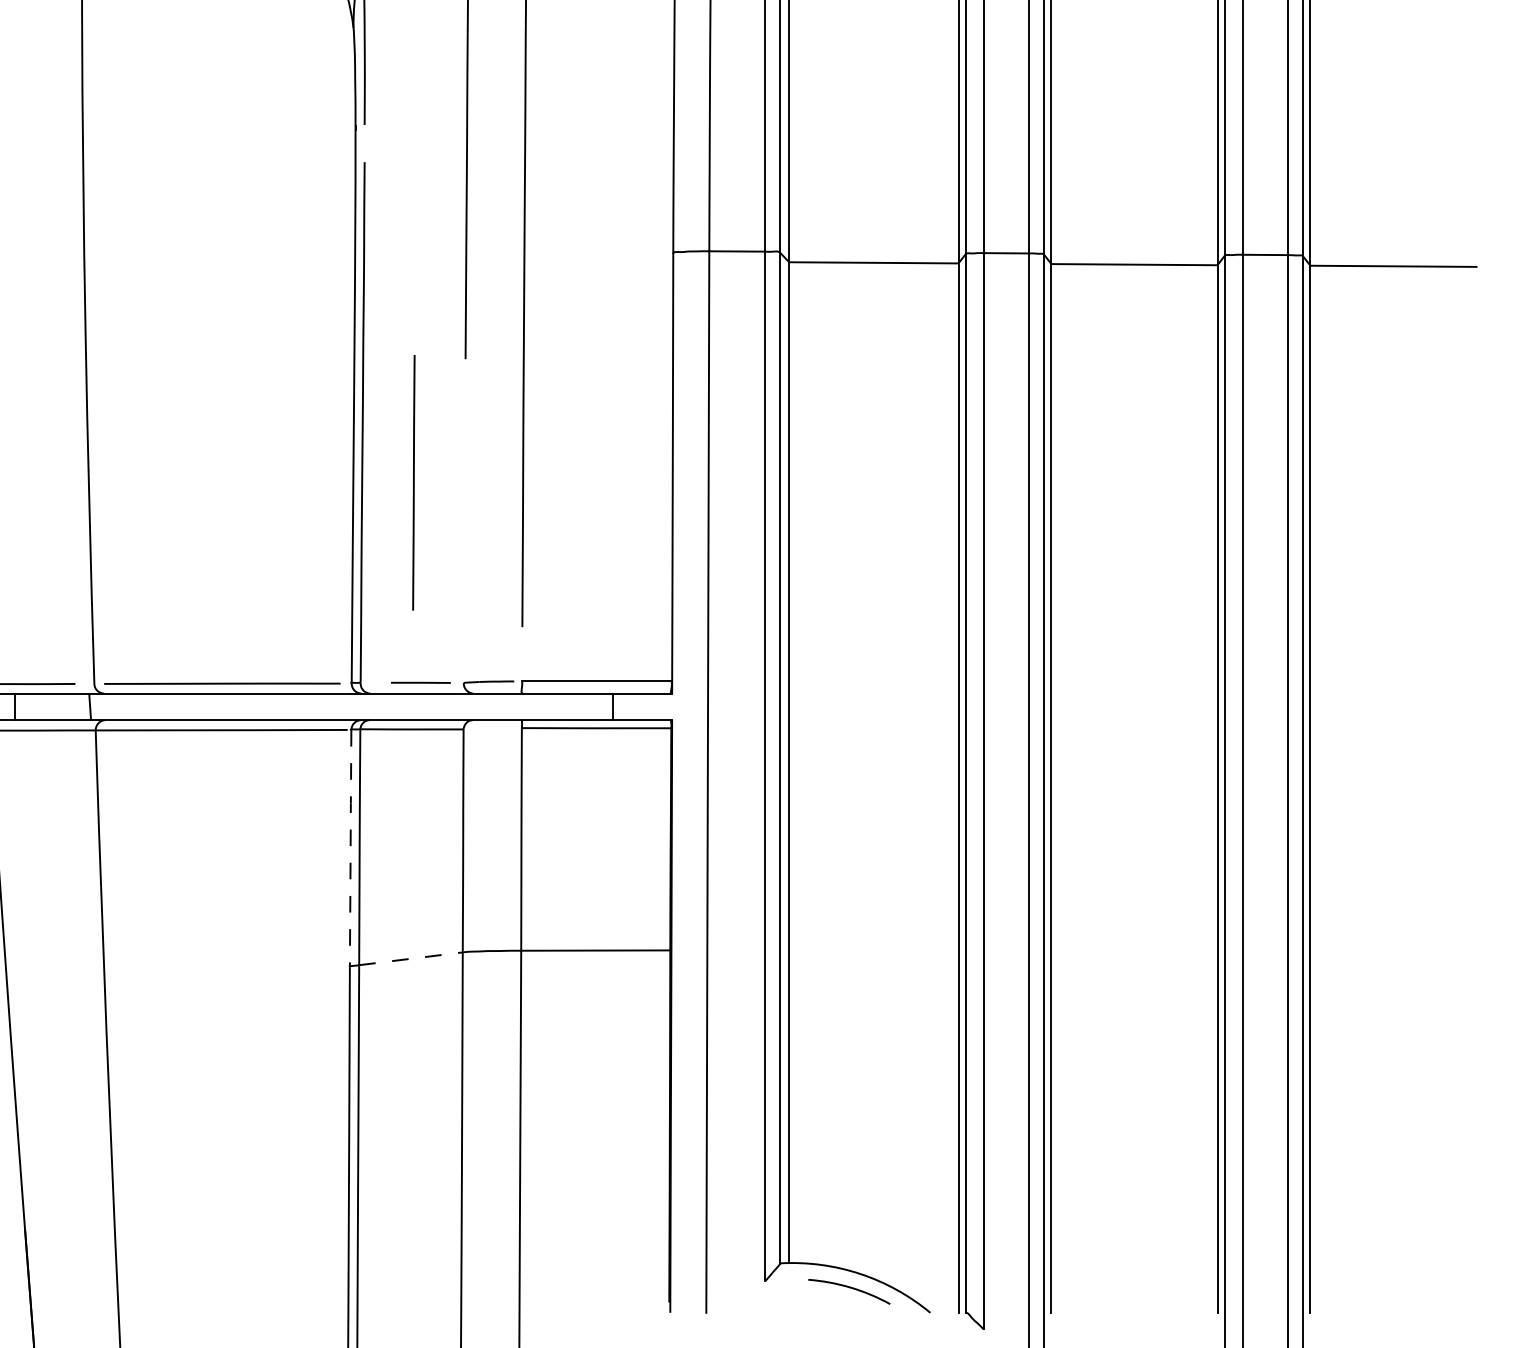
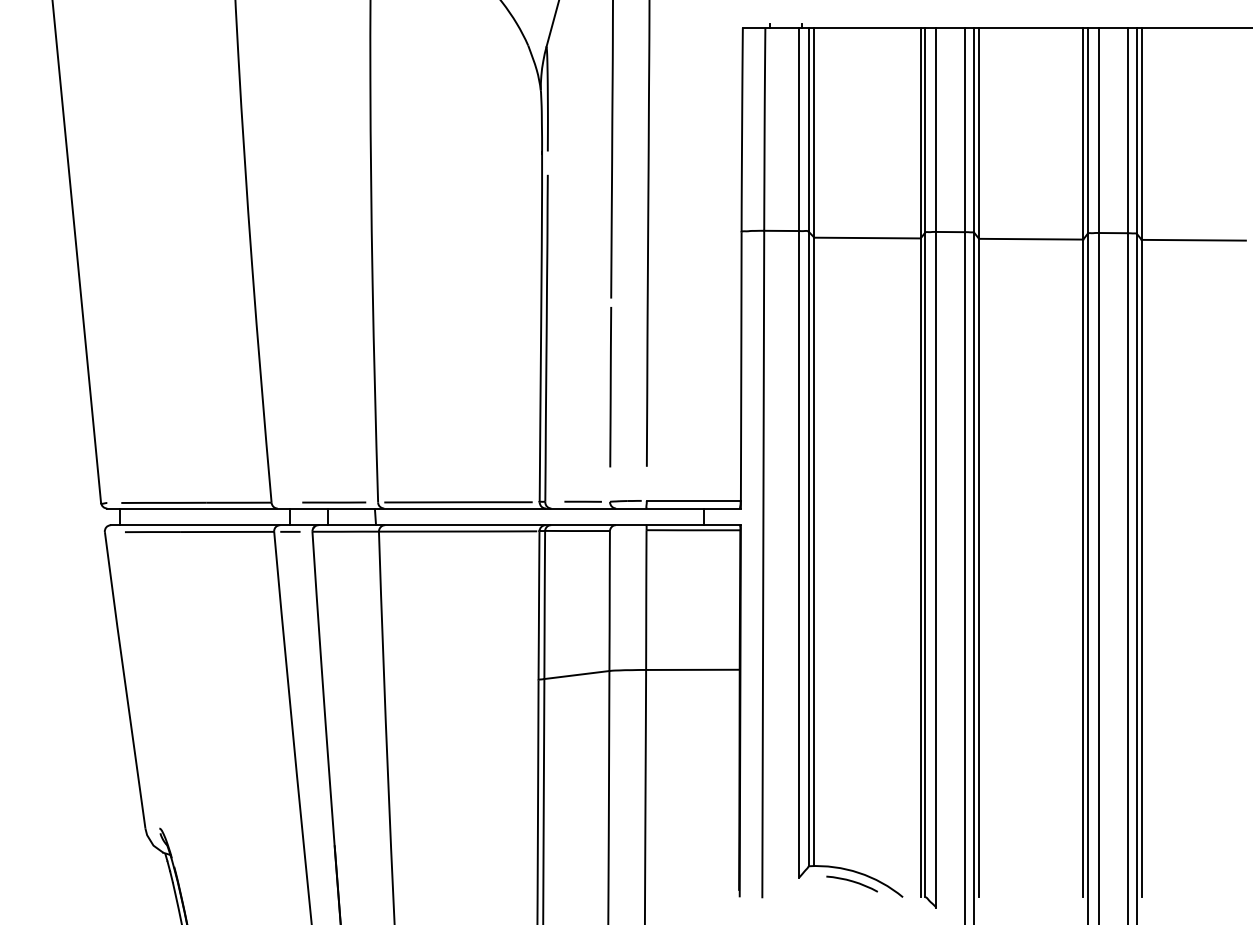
line: (413, 483) -> (610, 387), moved
line: (351, 849) -> (539, 606), dashed -> solid
line: (410, 959) -> (576, 675), dashed -> solid

